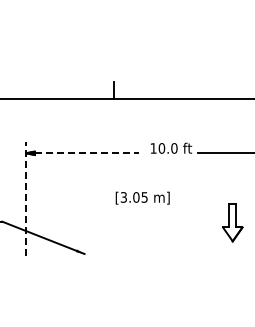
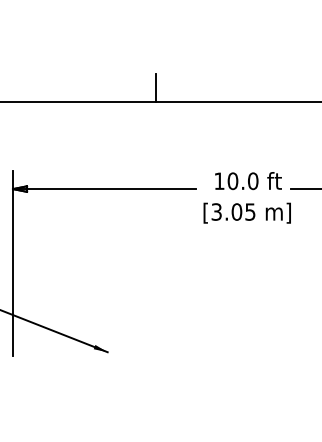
line: (86, 153) -> (110, 189), dashed -> solid
text: (142, 197) -> (246, 212), moved
line: (26, 199) -> (13, 263), dashed -> solid

